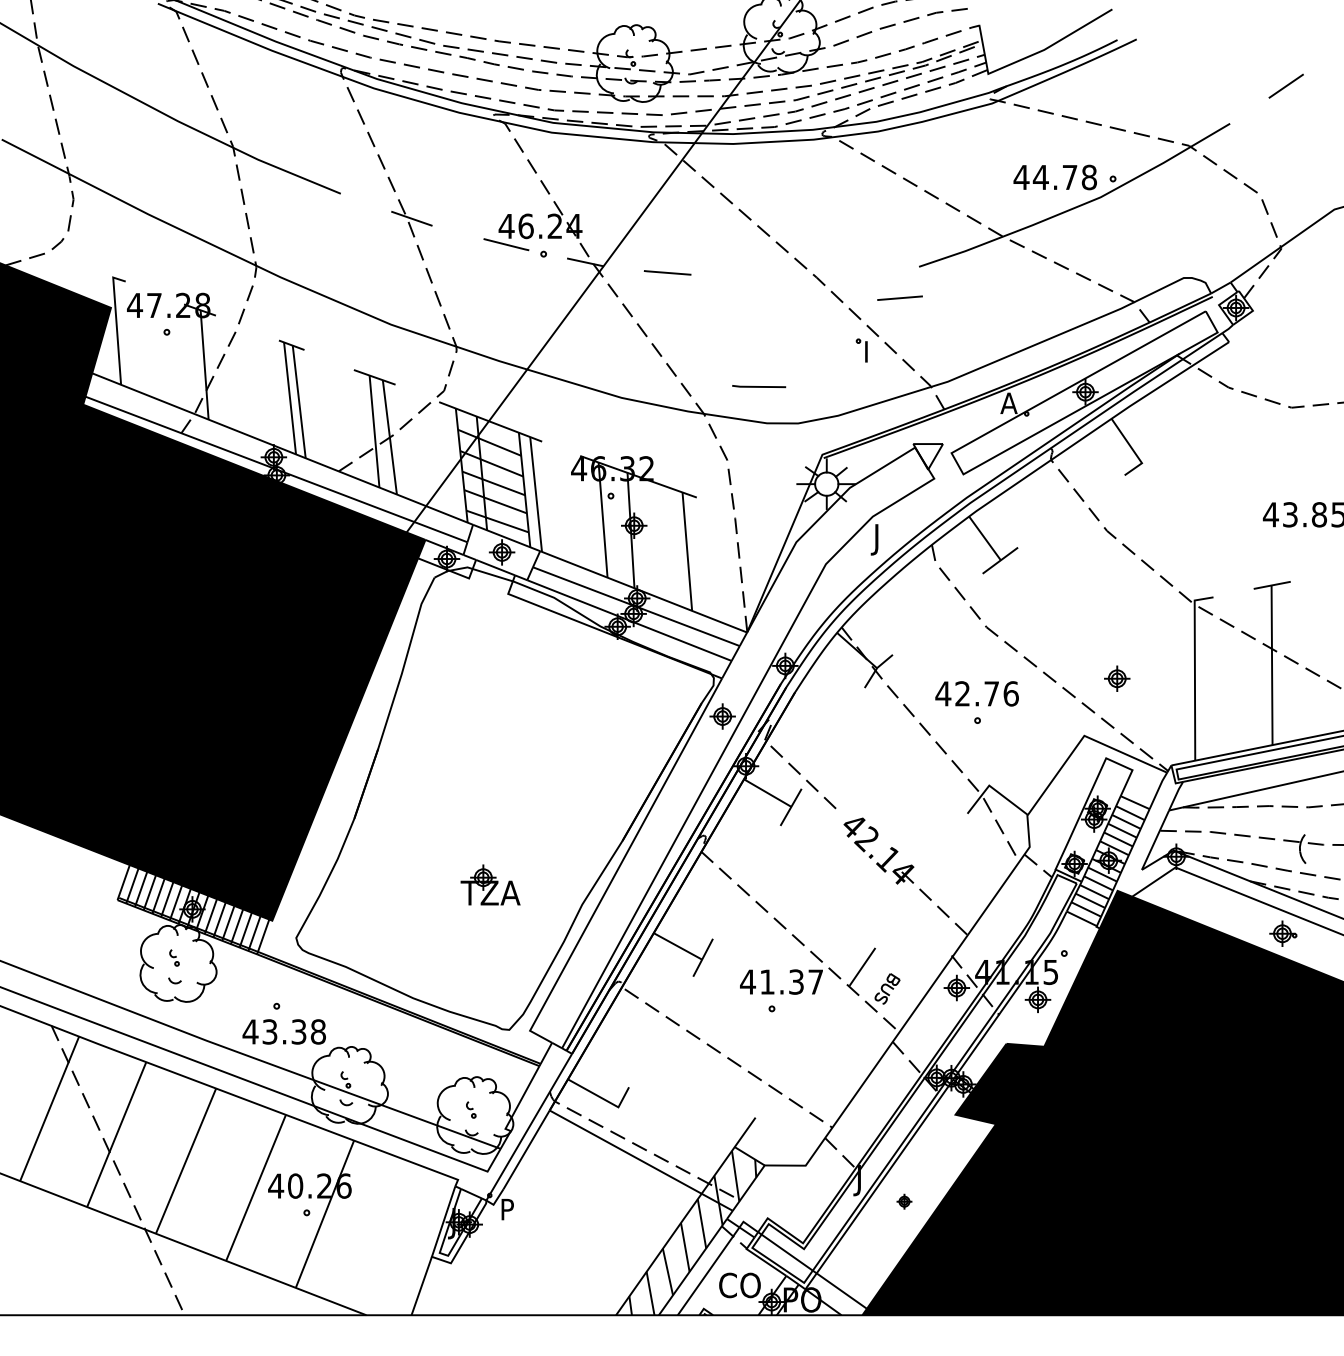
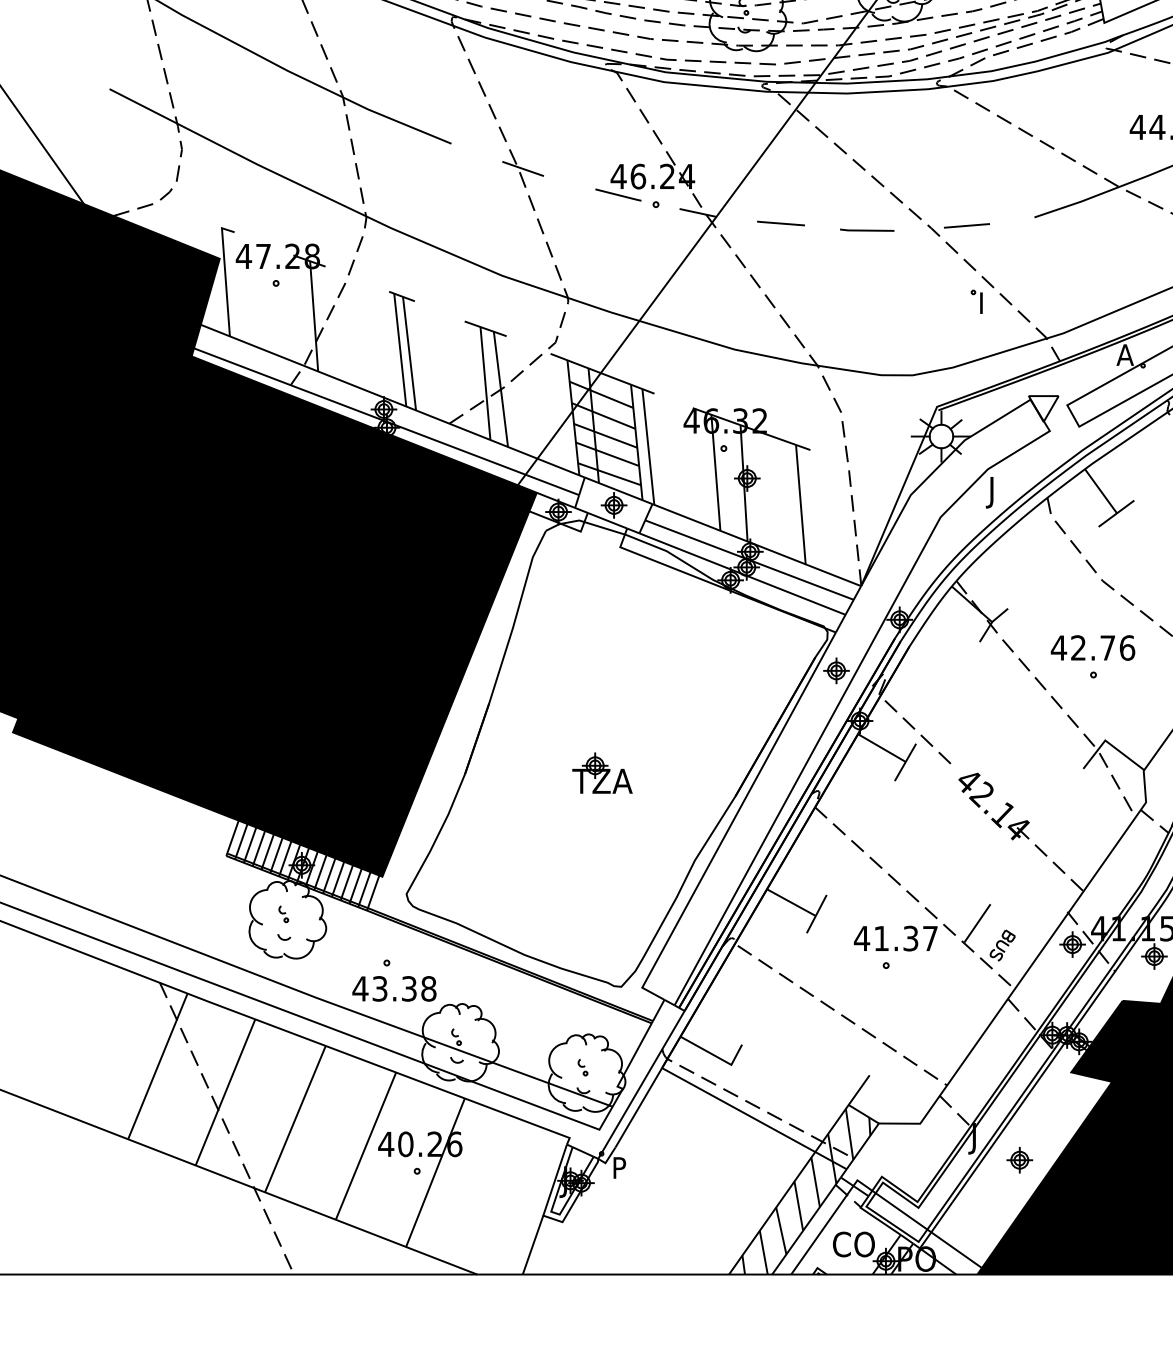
line: (899, 297) -> (966, 225), moved
line: (759, 386) -> (867, 230), moved
part: (490, 884) -> (602, 772), moved
part: (904, 1201) -> (1019, 1159), size x1.67

